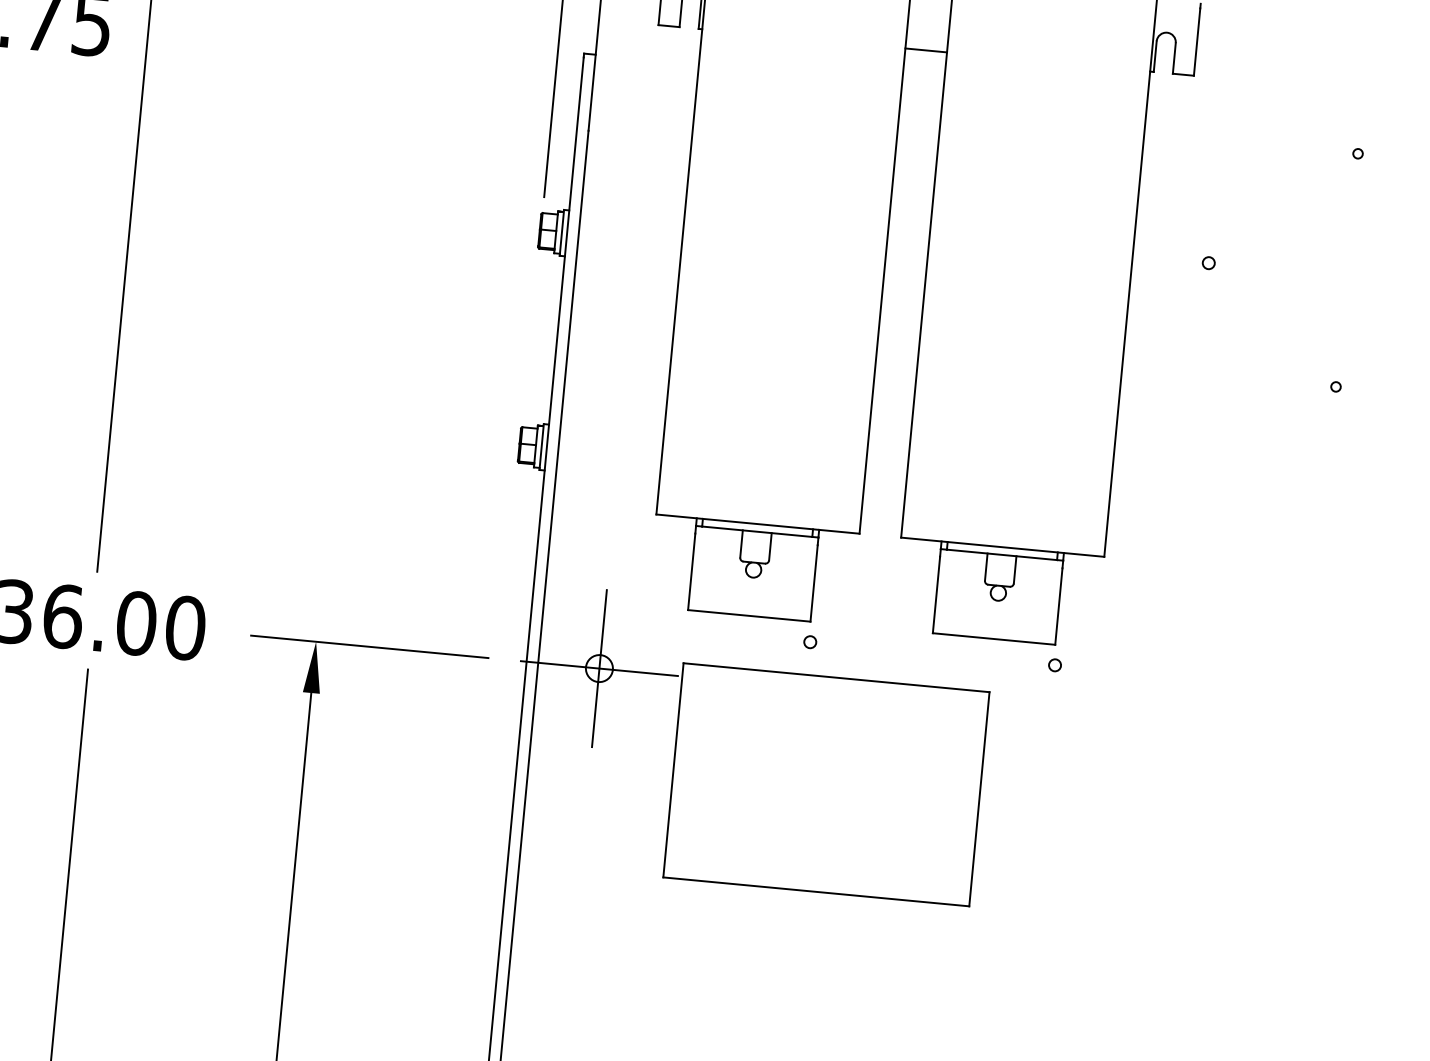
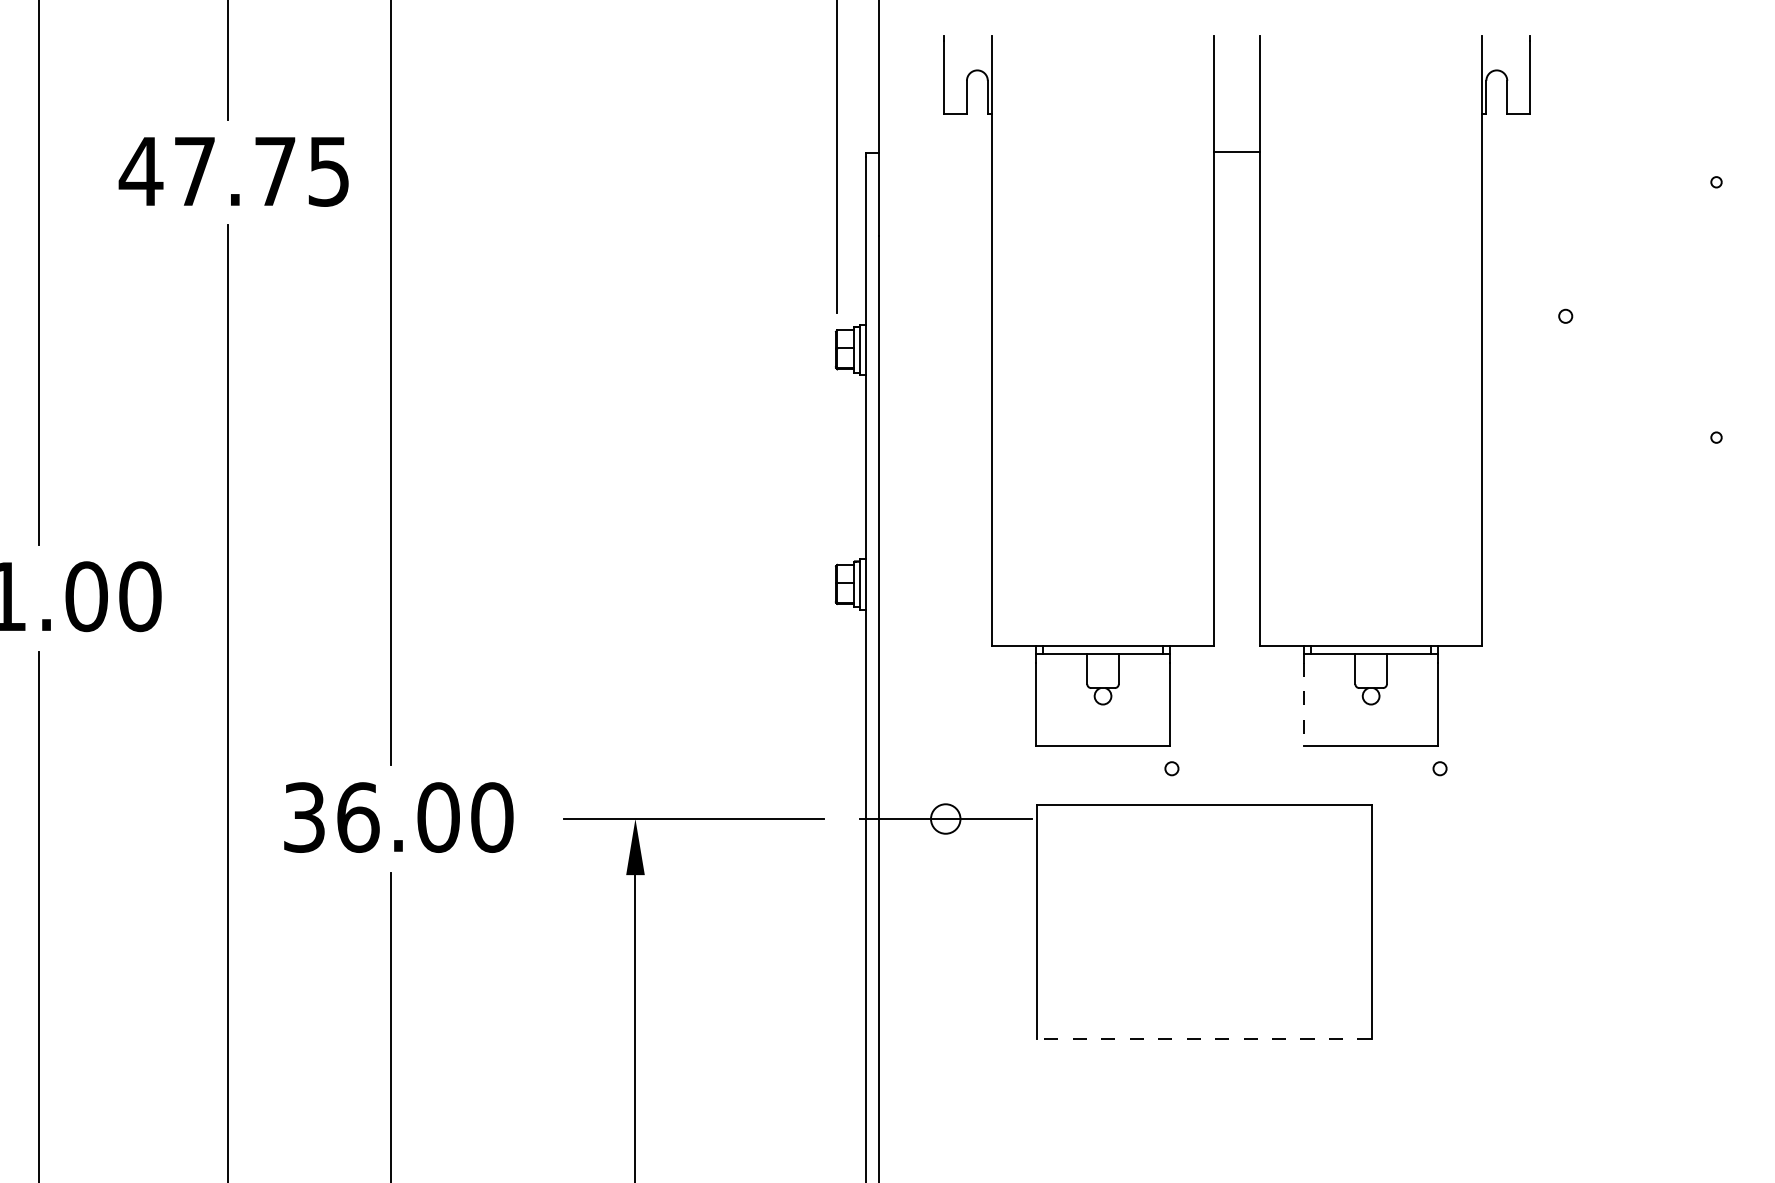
line: (925, 50) -> (1236, 152), moved
line: (936, 594) -> (1304, 704), solid -> dashed
line: (599, 668) -> (945, 818), removed
line: (816, 892) -> (1204, 1039), solid -> dashed

